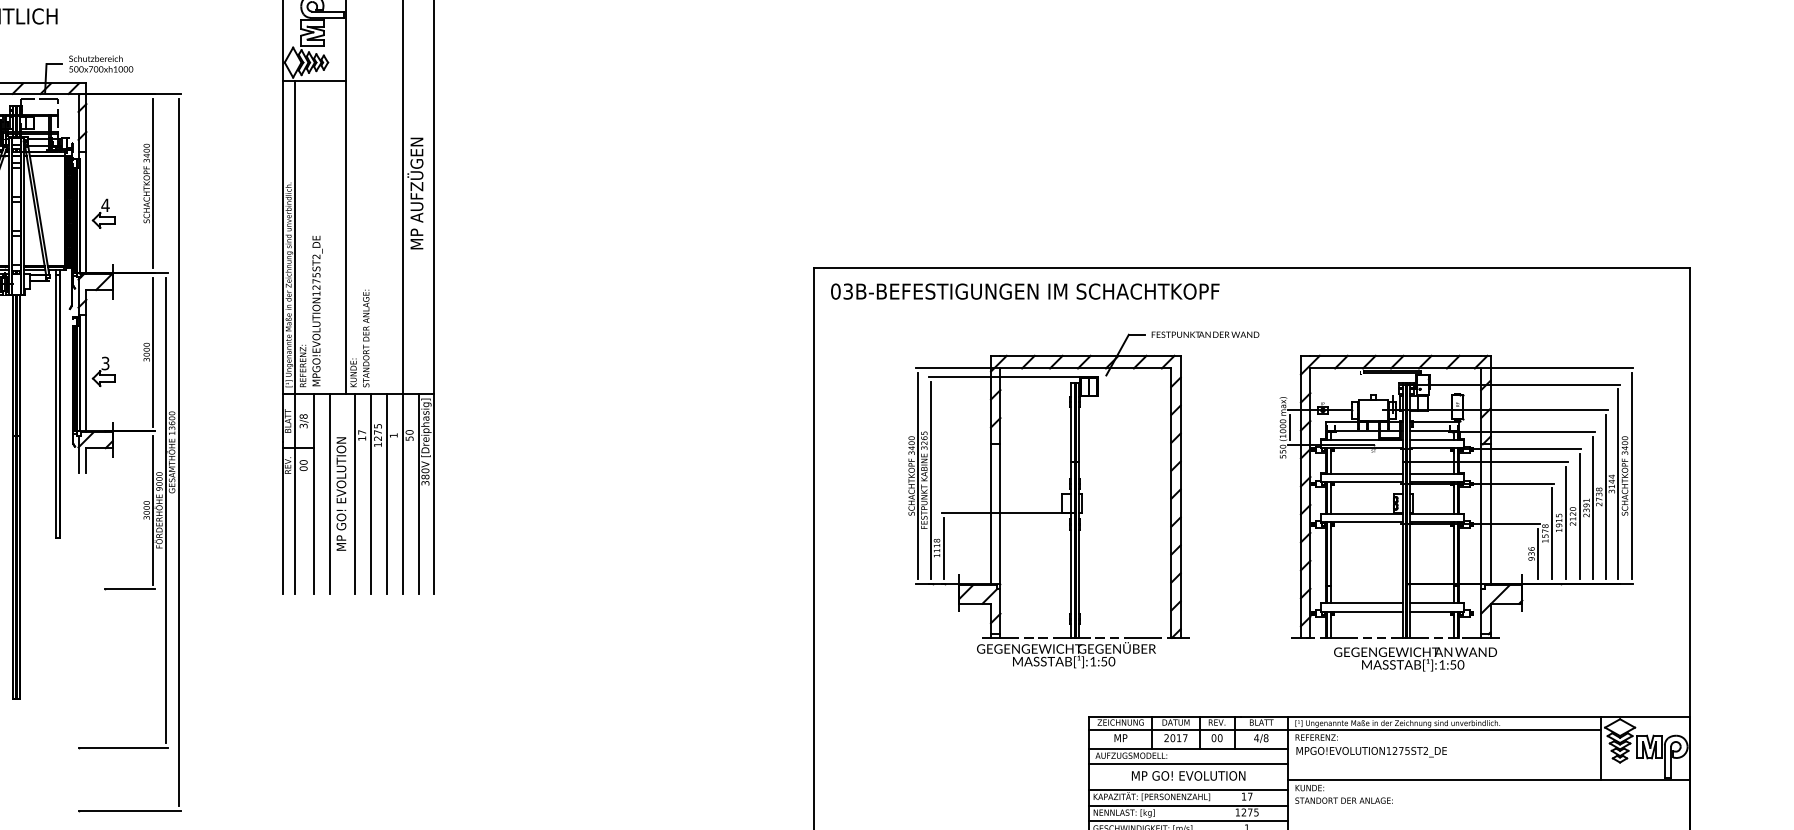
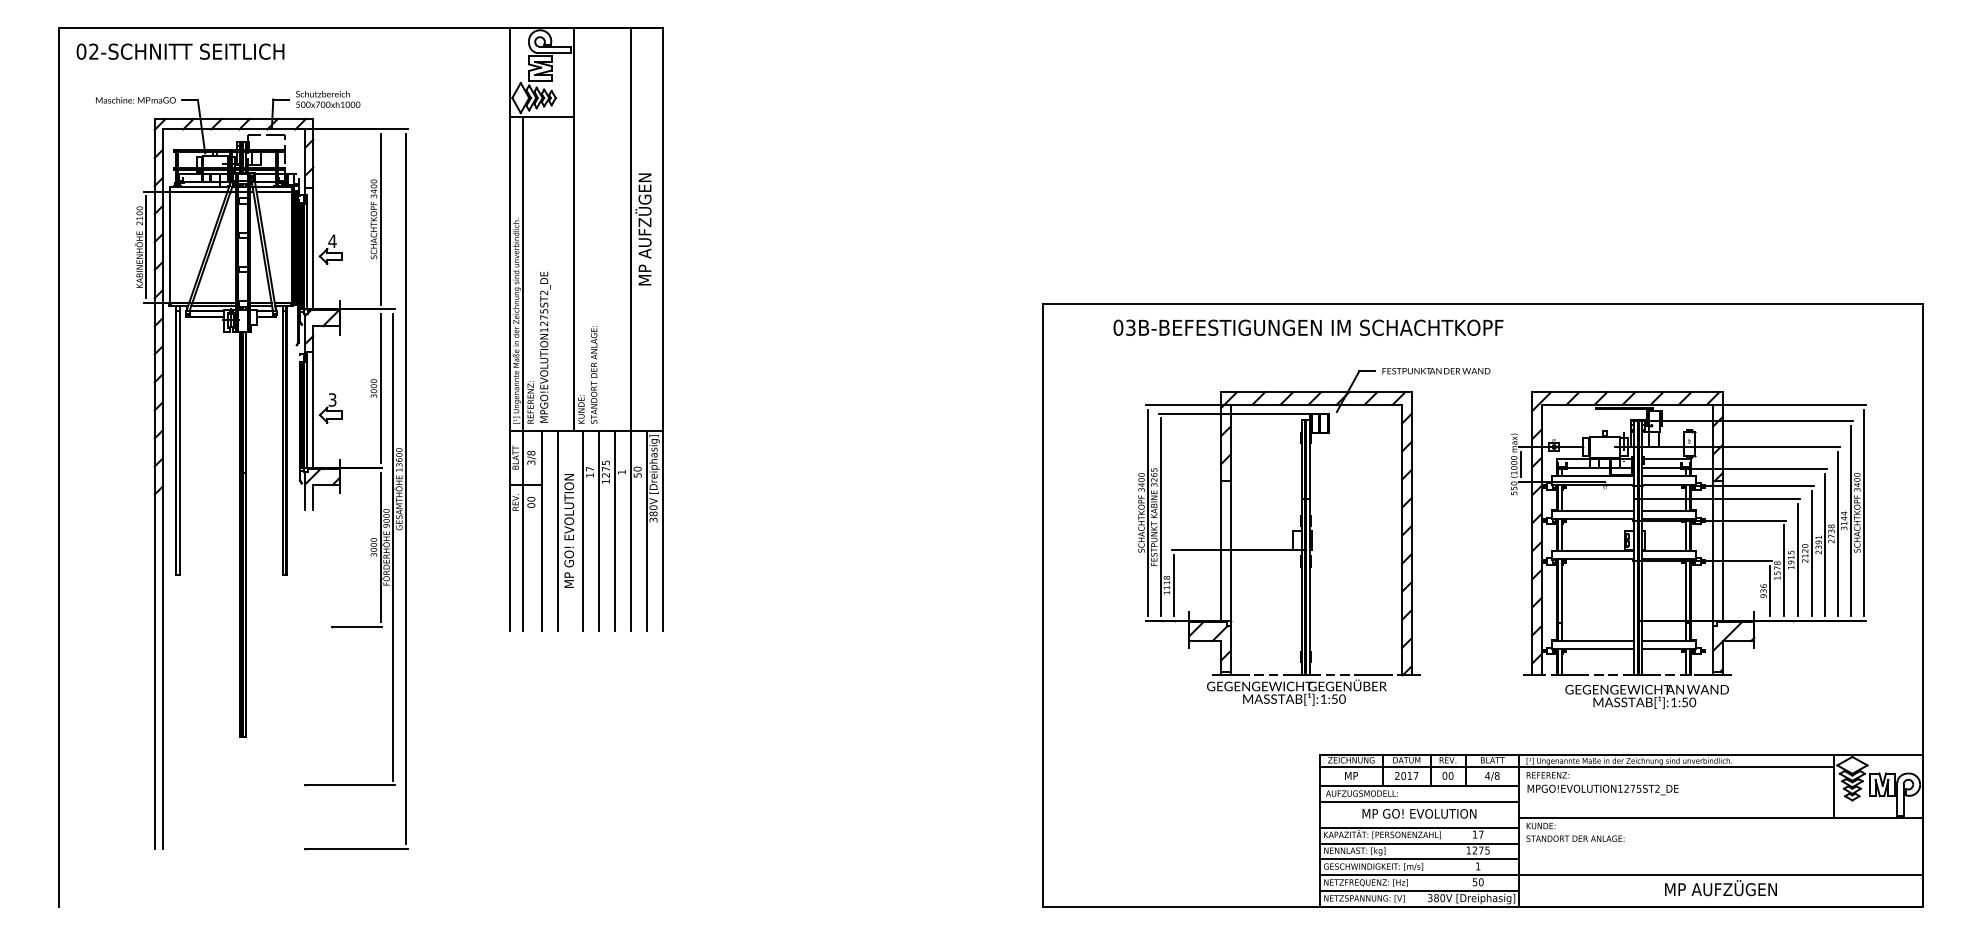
text: (1025, 291) -> (1308, 327), moved

